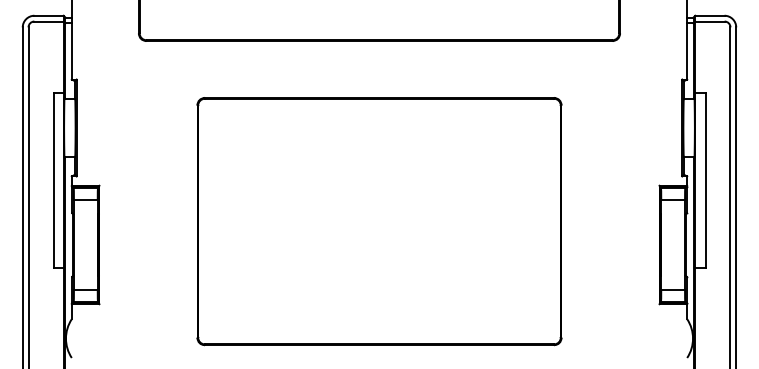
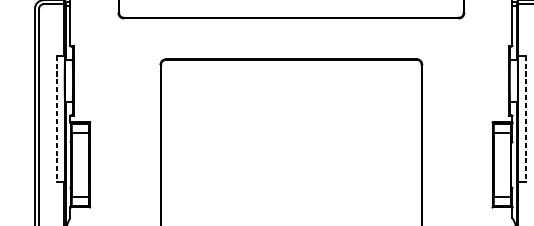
line: (53, 180) -> (57, 118), solid -> dashed
line: (705, 180) -> (525, 118), solid -> dashed

